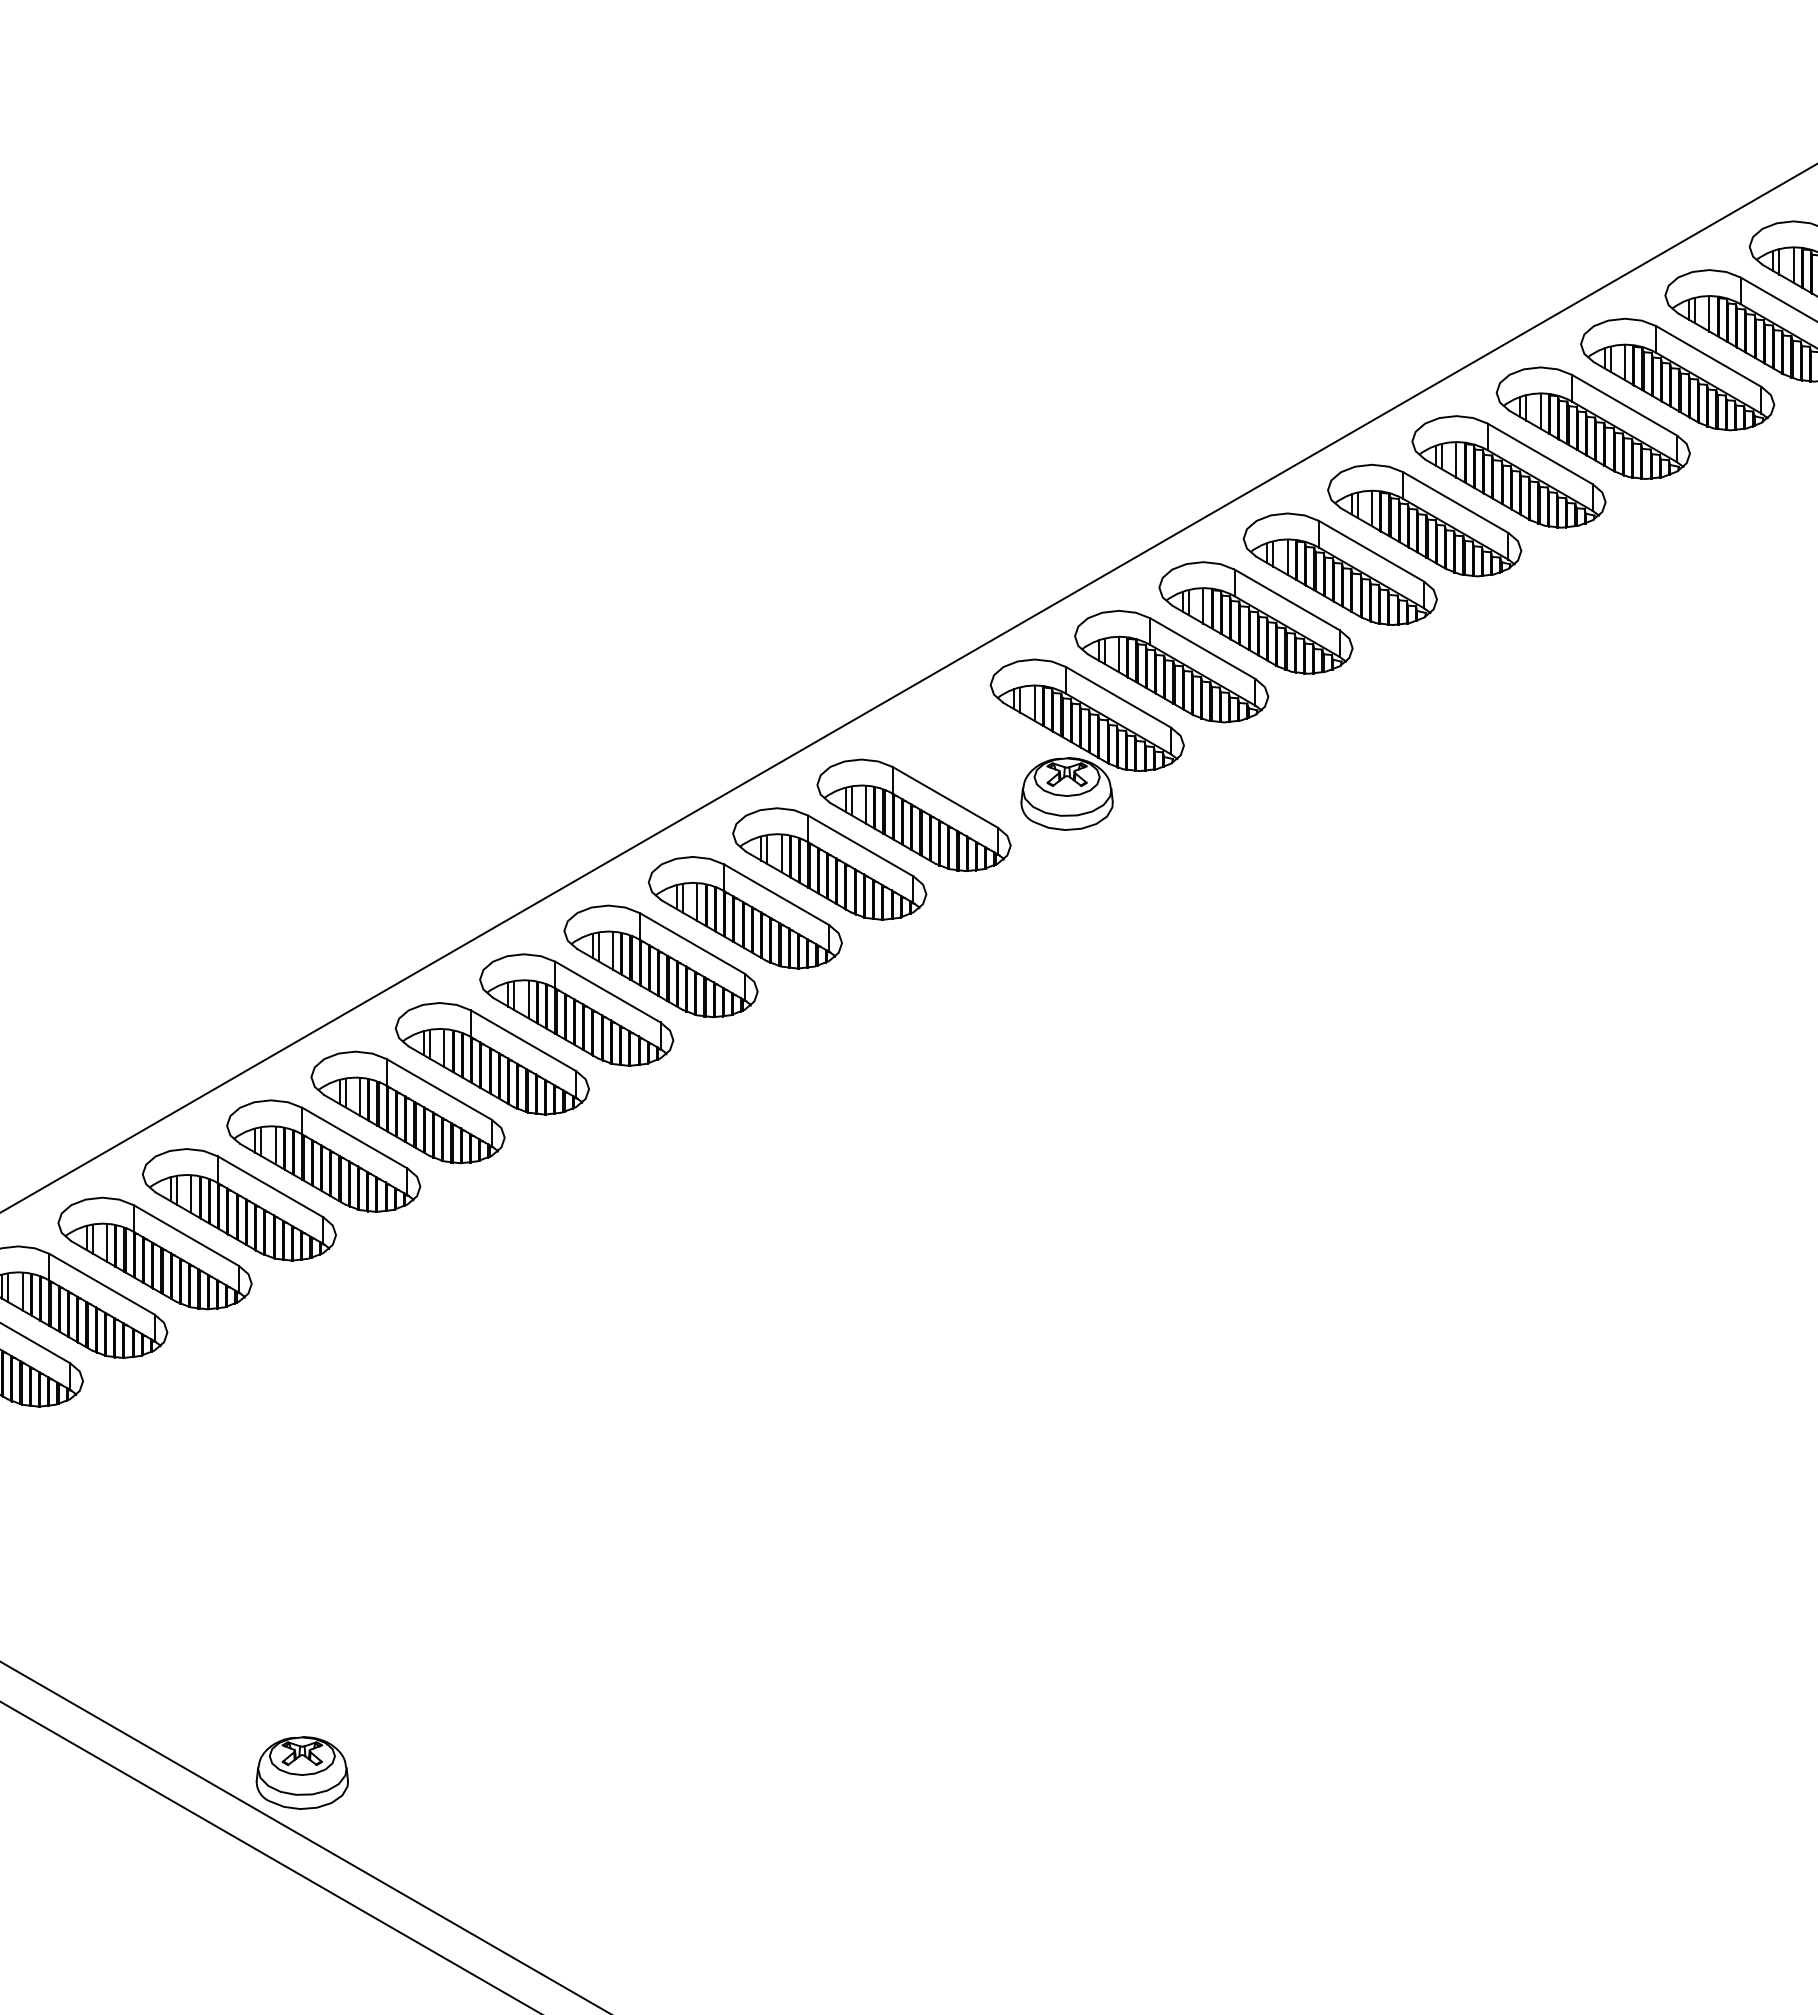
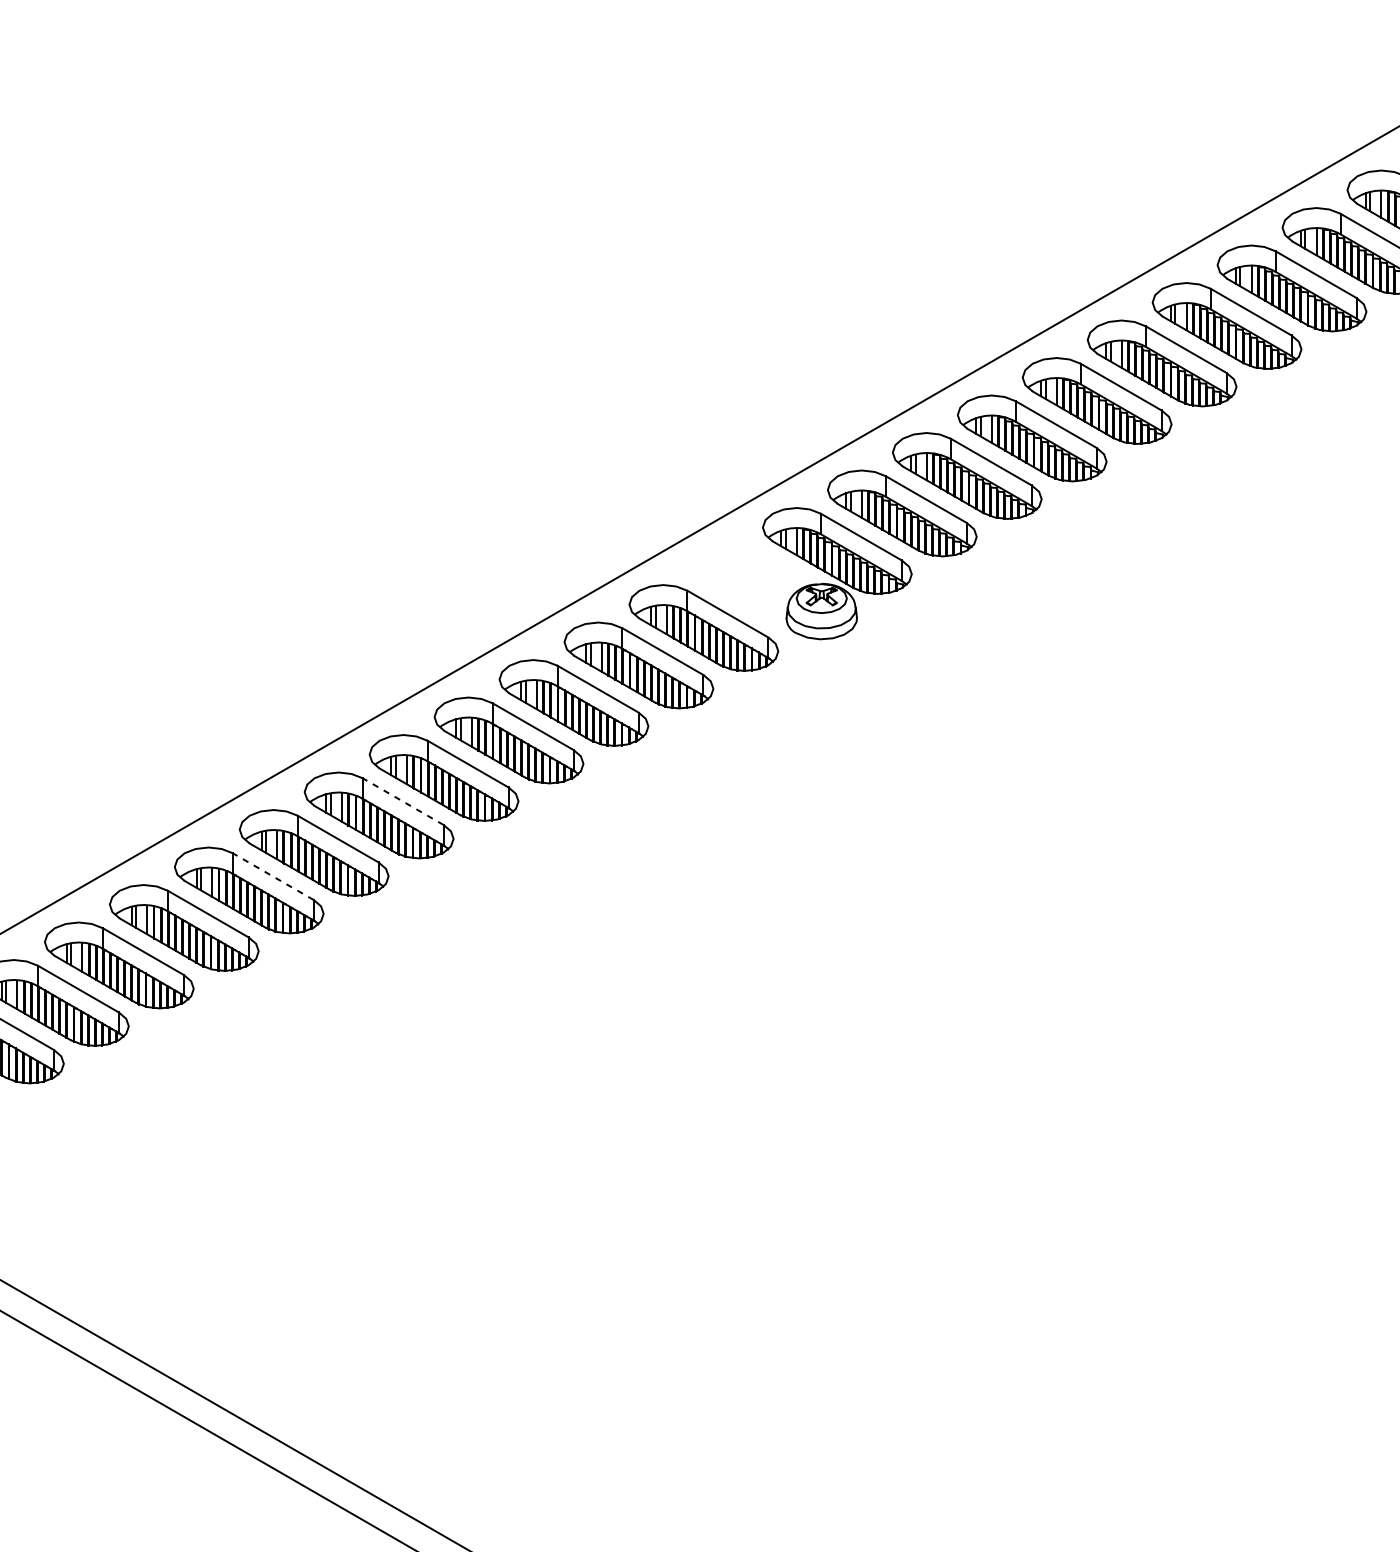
line: (523, 1040) -> (403, 801), solid -> dashed
line: (354, 1138) -> (272, 876), solid -> dashed
part: (301, 1772) -> (232, 1365), removed

